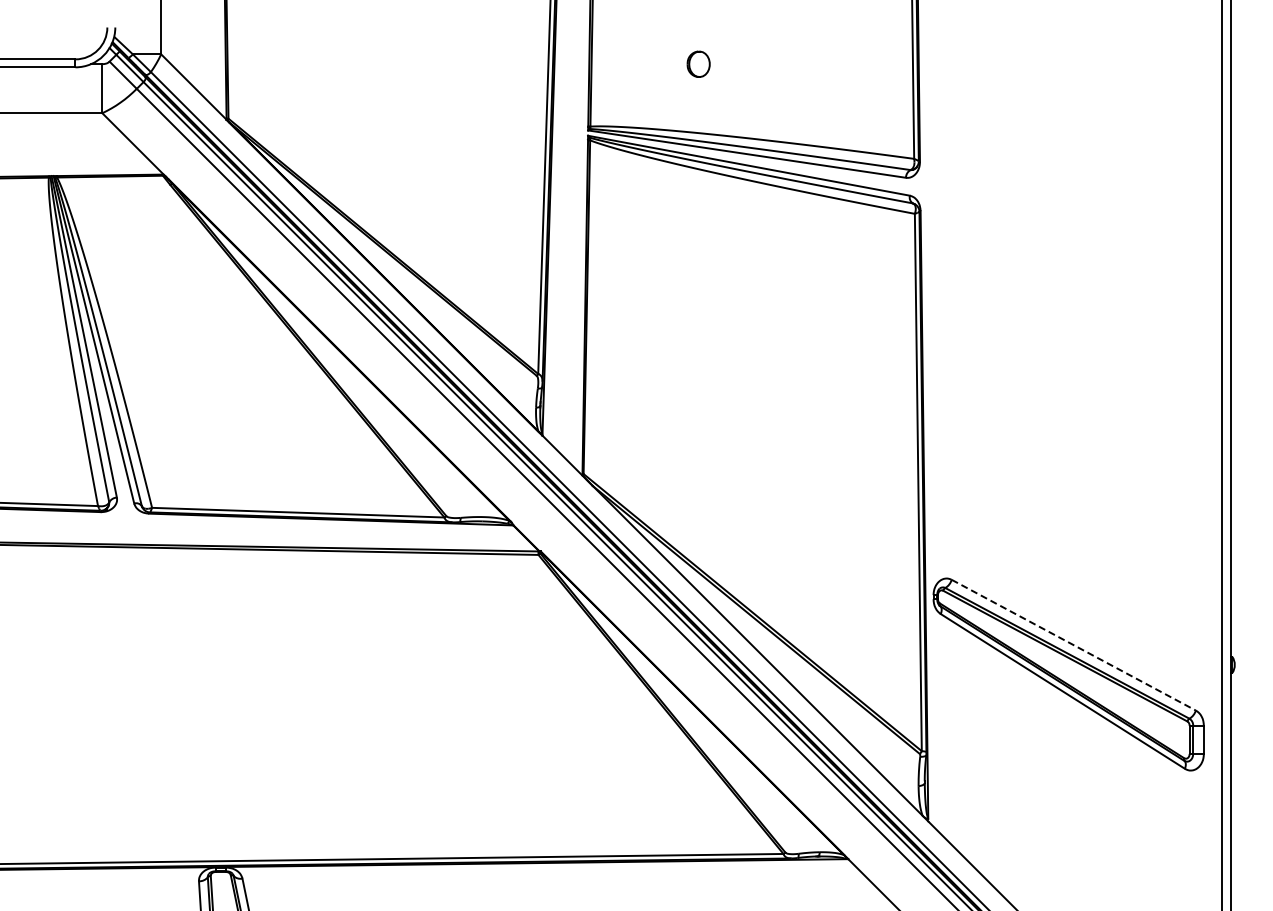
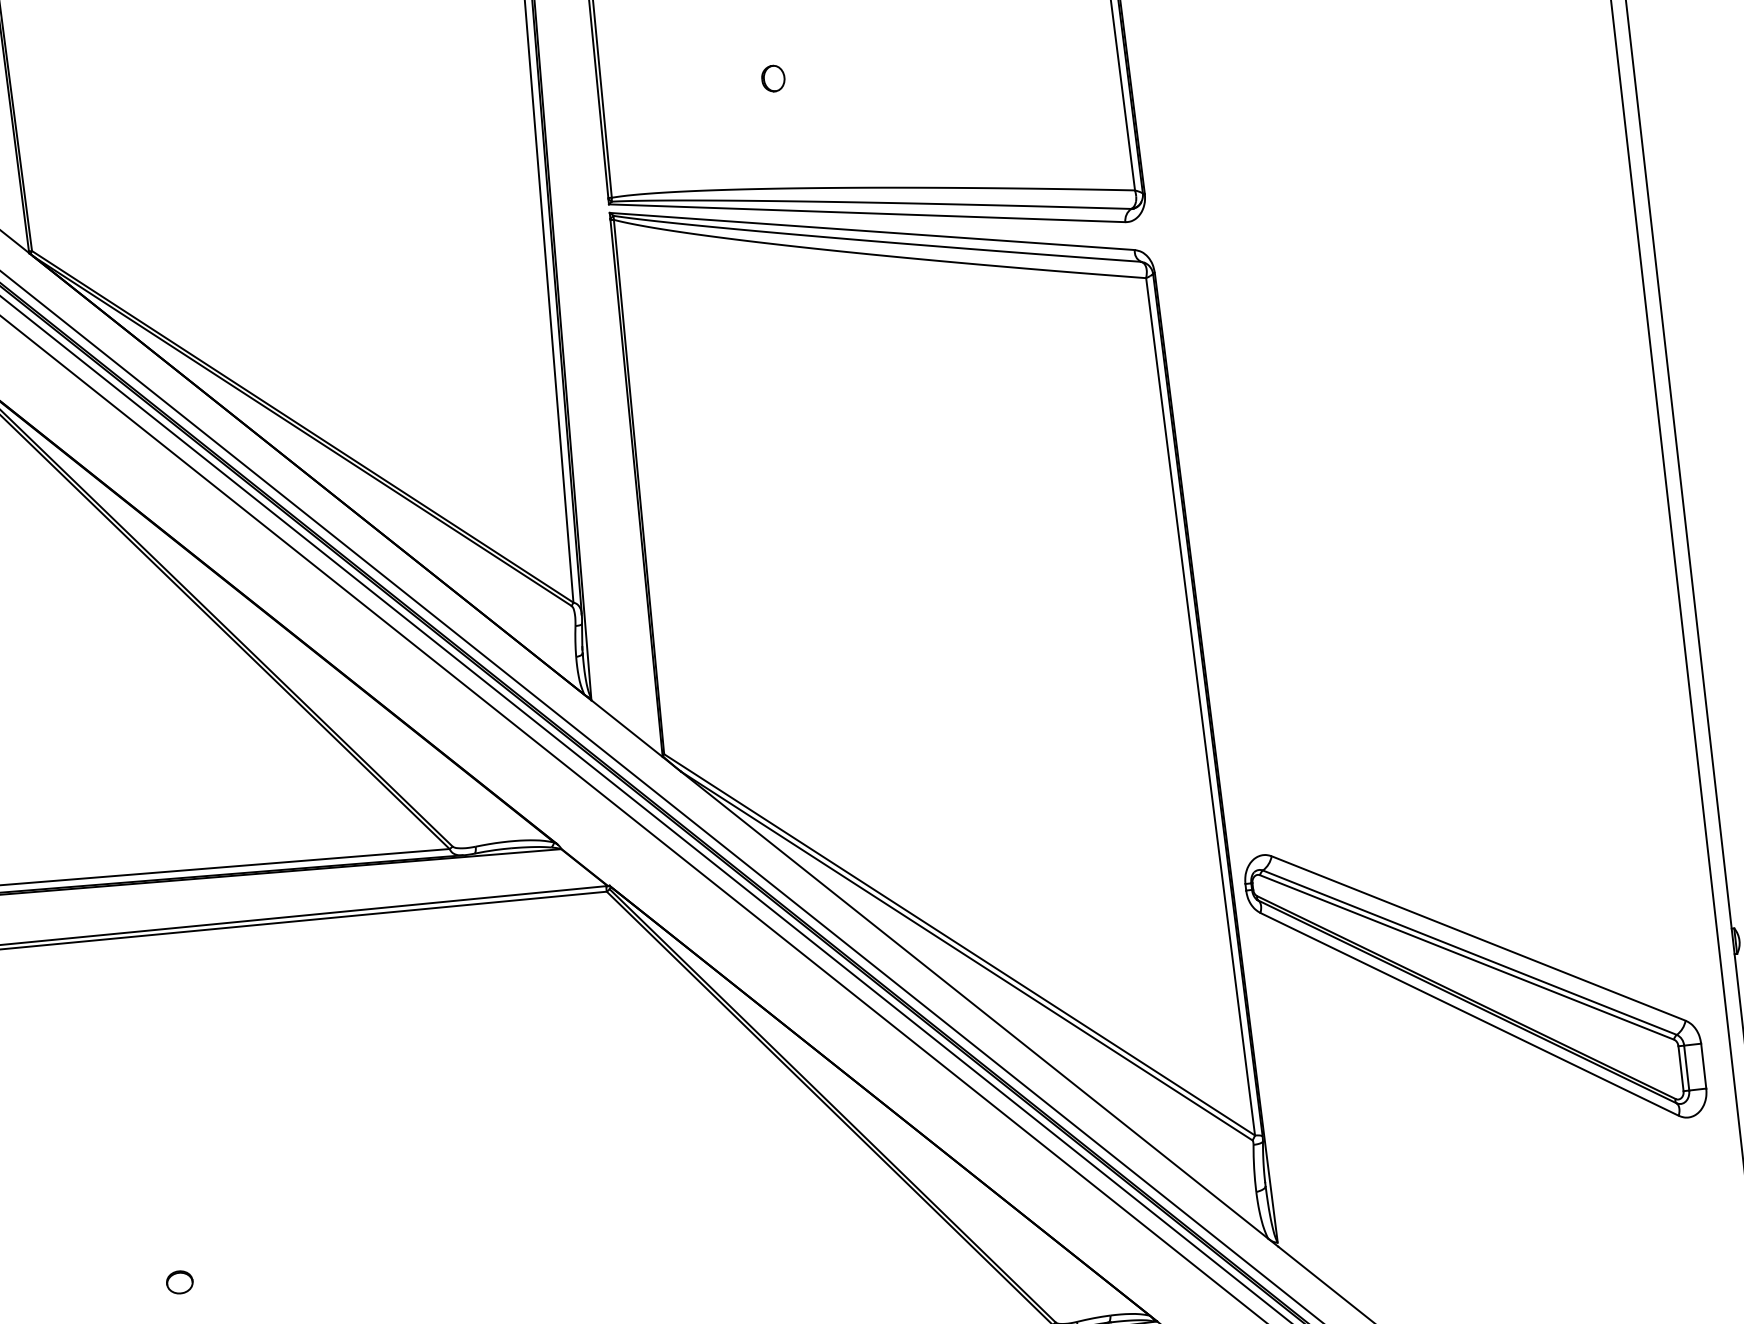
part: (698, 64) -> (773, 78), size x0.62
line: (1074, 645) -> (1479, 938), dashed -> solid
part: (247, 765) -> (180, 1281), added

